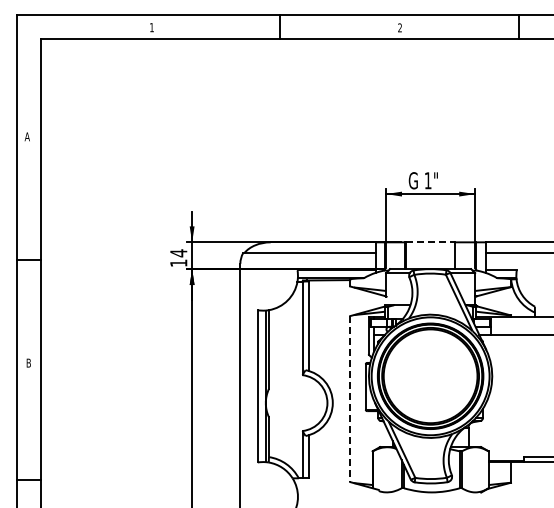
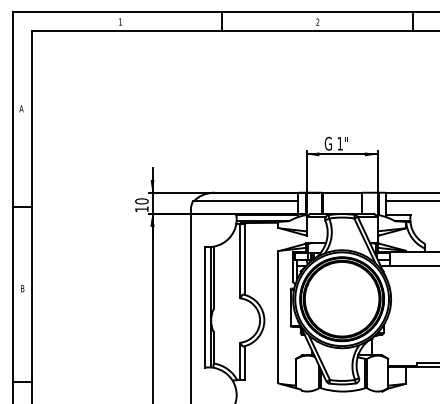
line: (431, 242) -> (342, 192), dashed -> solid
text: (178, 253) -> (141, 201), 14 -> 10
line: (350, 399) -> (278, 317), dashed -> solid

